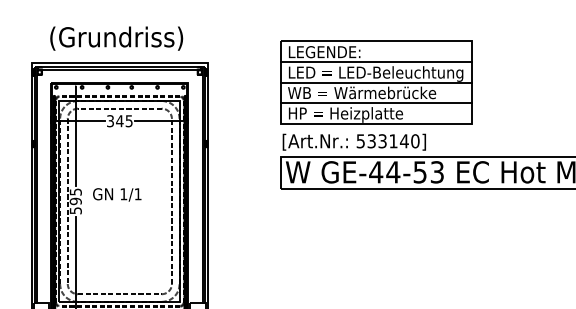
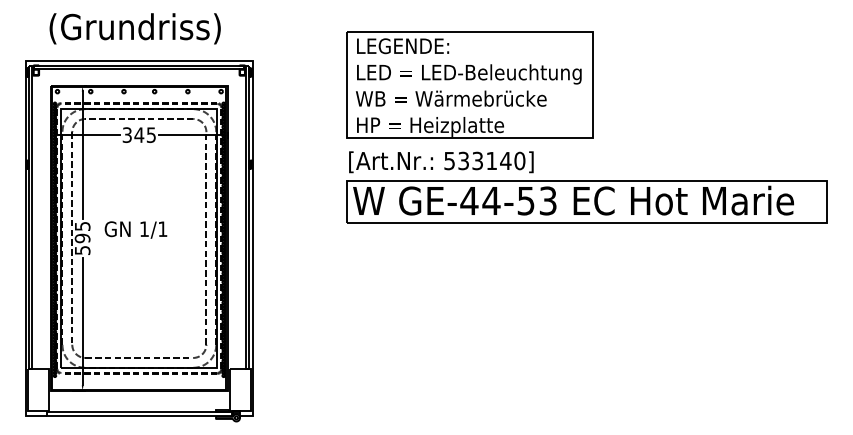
line: (377, 61) -> (470, 58), removed
line: (377, 82) -> (470, 85), removed
line: (377, 102) -> (470, 111), removed

